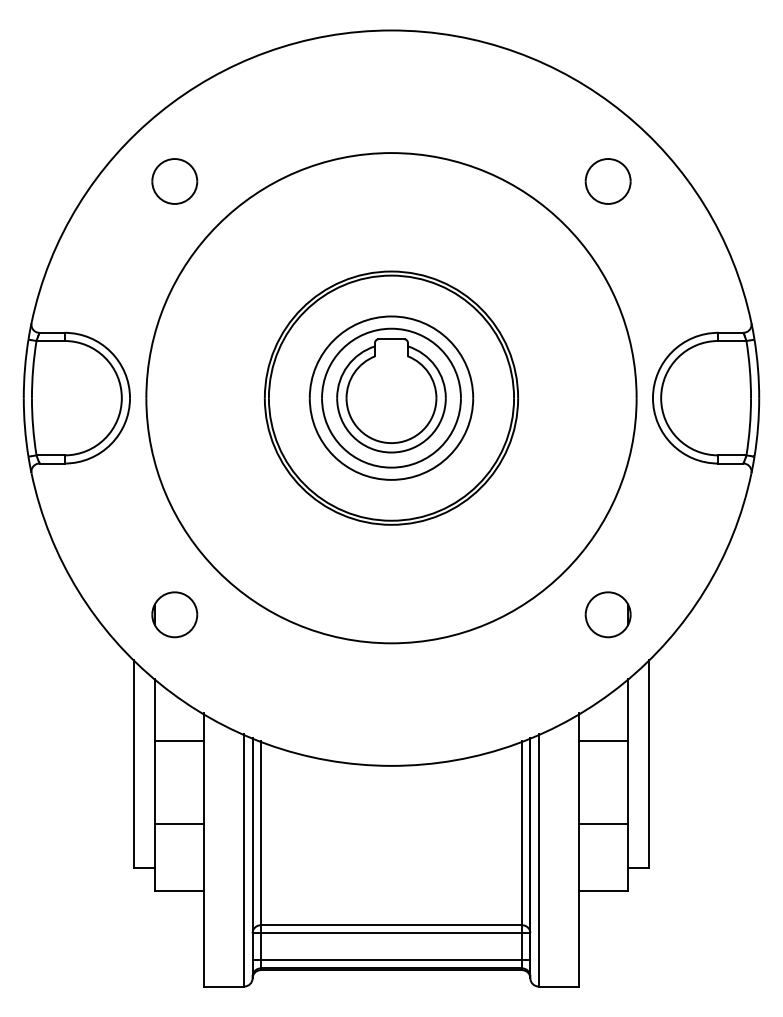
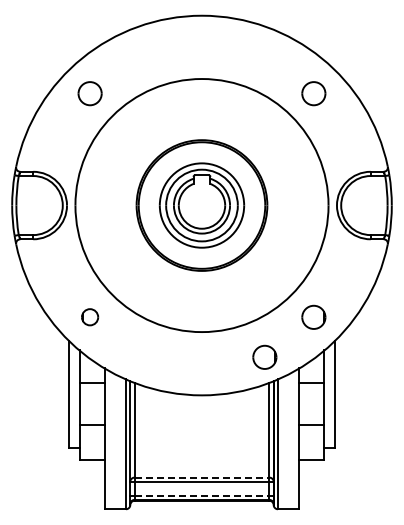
part: (173, 613) -> (89, 316), size x0.7
part: (512, 690) -> (264, 356), added
line: (392, 924) -> (202, 477), solid -> dashed
line: (392, 959) -> (202, 495), solid -> dashed

